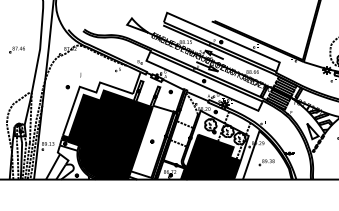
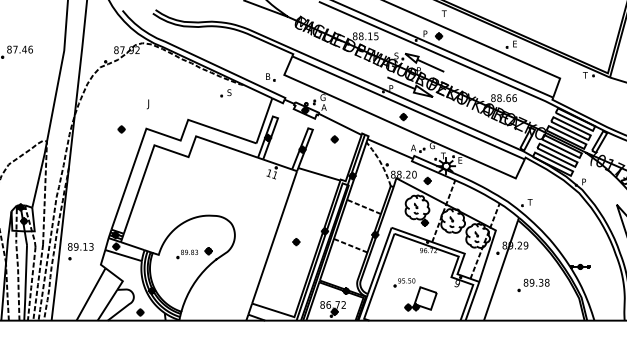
fill: (109, 134) -> (207, 227), removed
fill: (211, 156) -> (418, 272), removed

